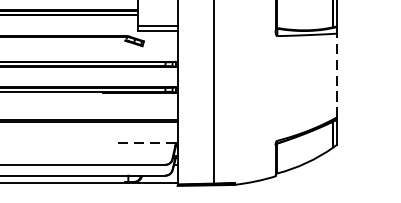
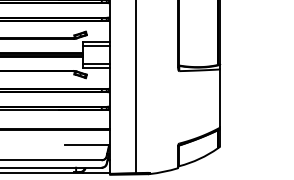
line: (336, 74) -> (220, 97), dashed -> solid
line: (144, 143) -> (87, 145), dashed -> solid

